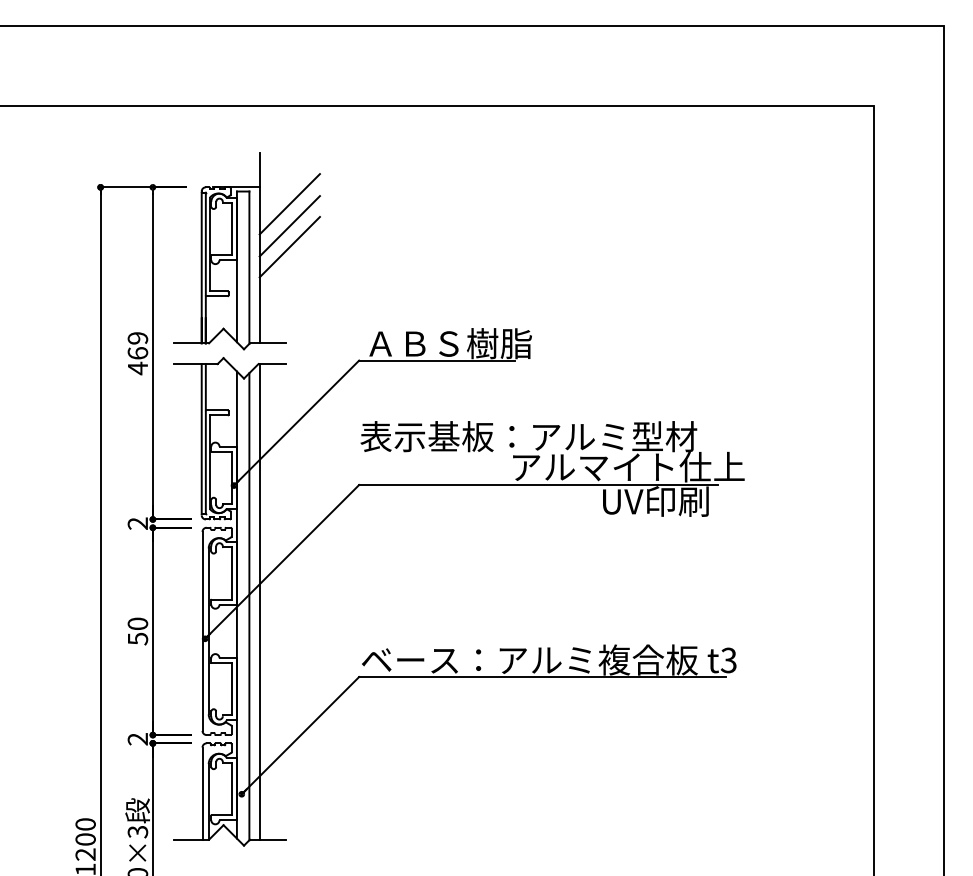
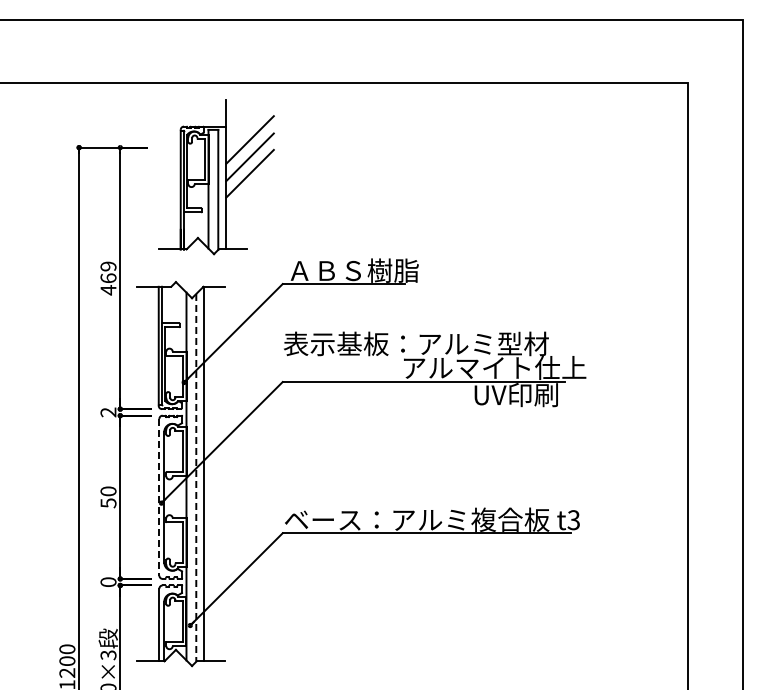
part: (247, 251) -> (216, 177), moved
line: (249, 606) -> (196, 477), solid -> dashed
line: (202, 631) -> (159, 497), solid -> dashed
text: (137, 739) -> (108, 582), 2 -> 0

